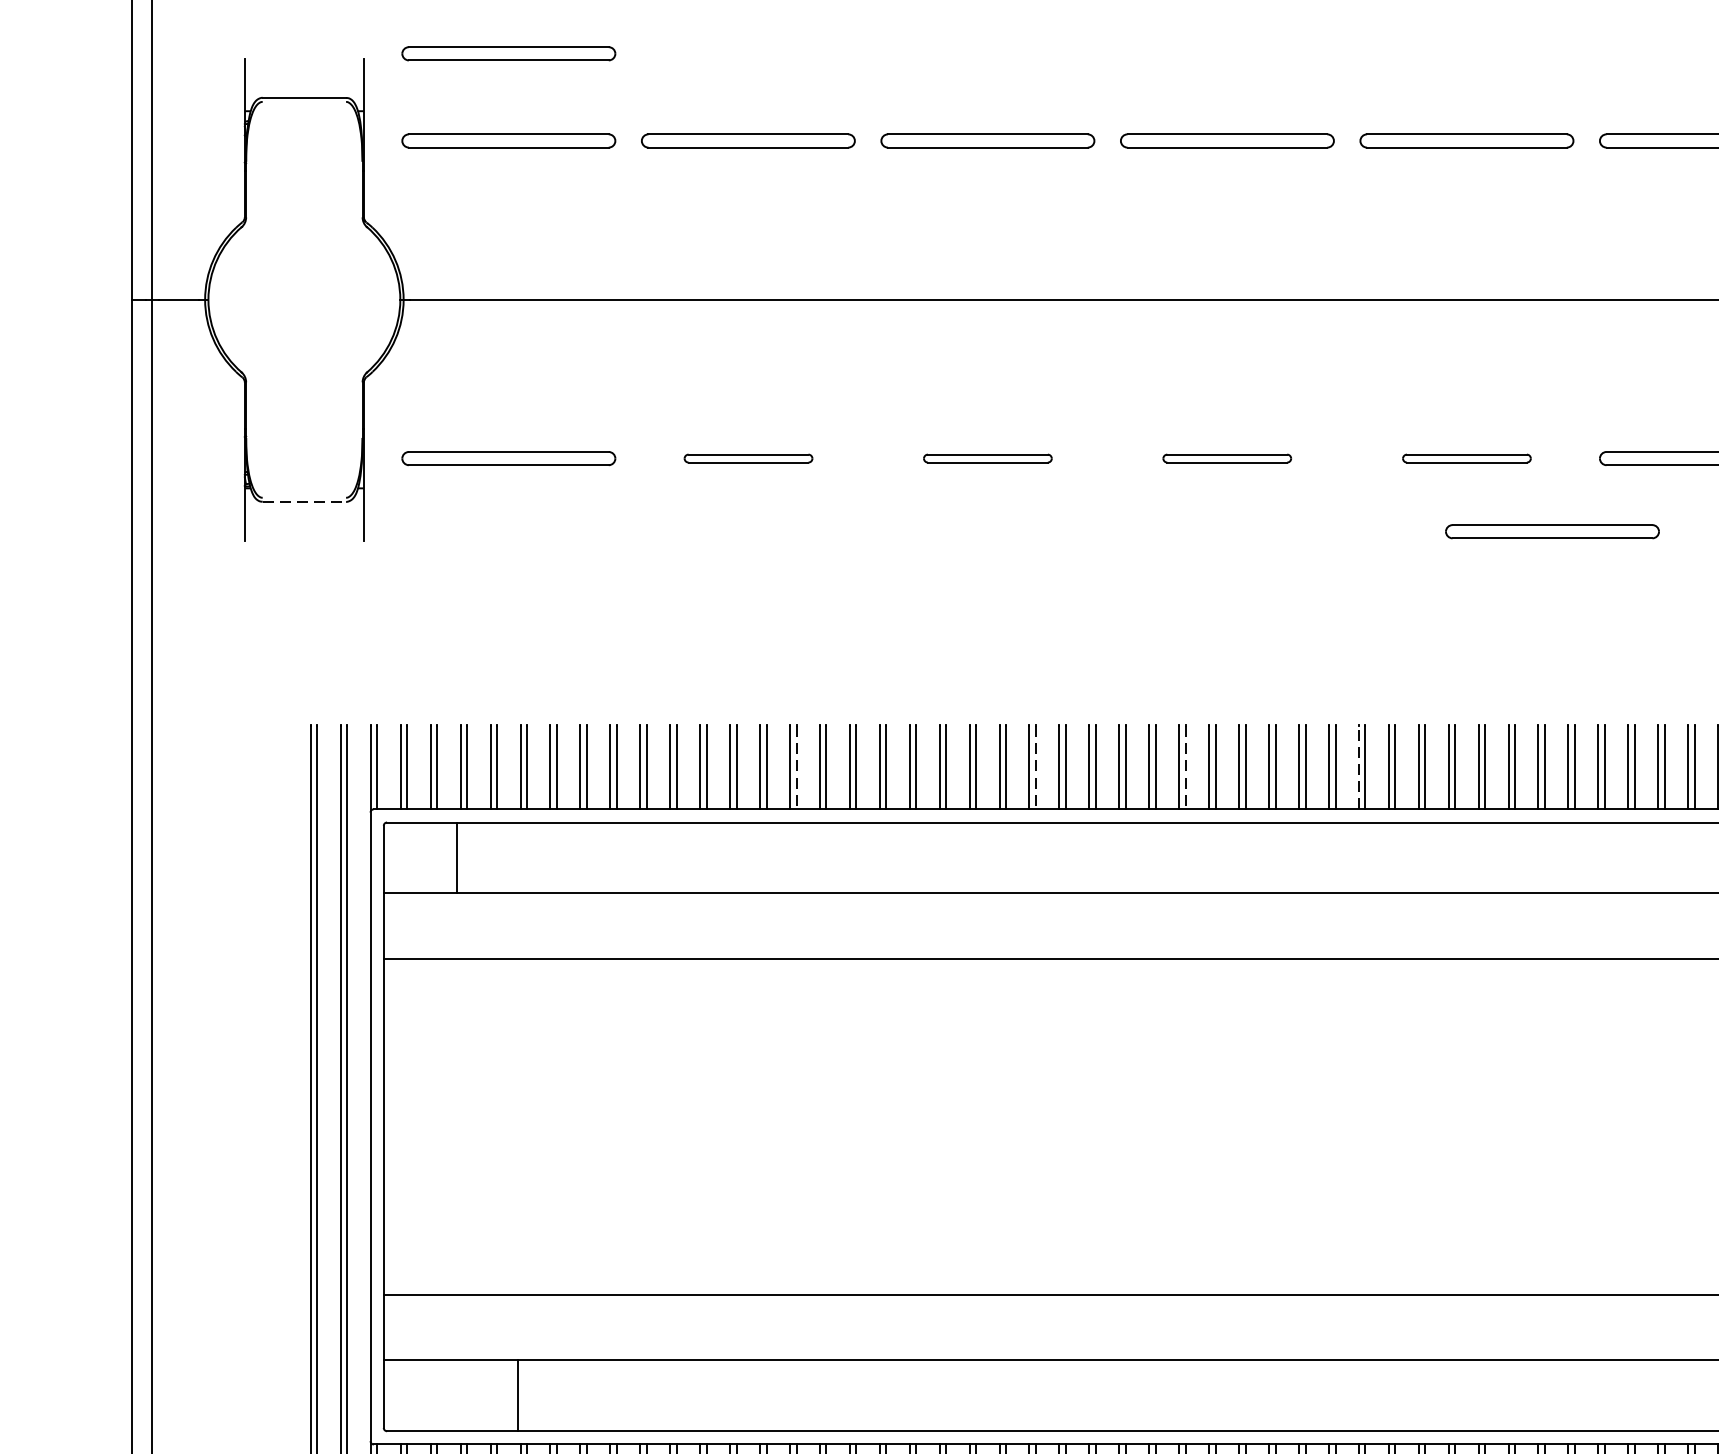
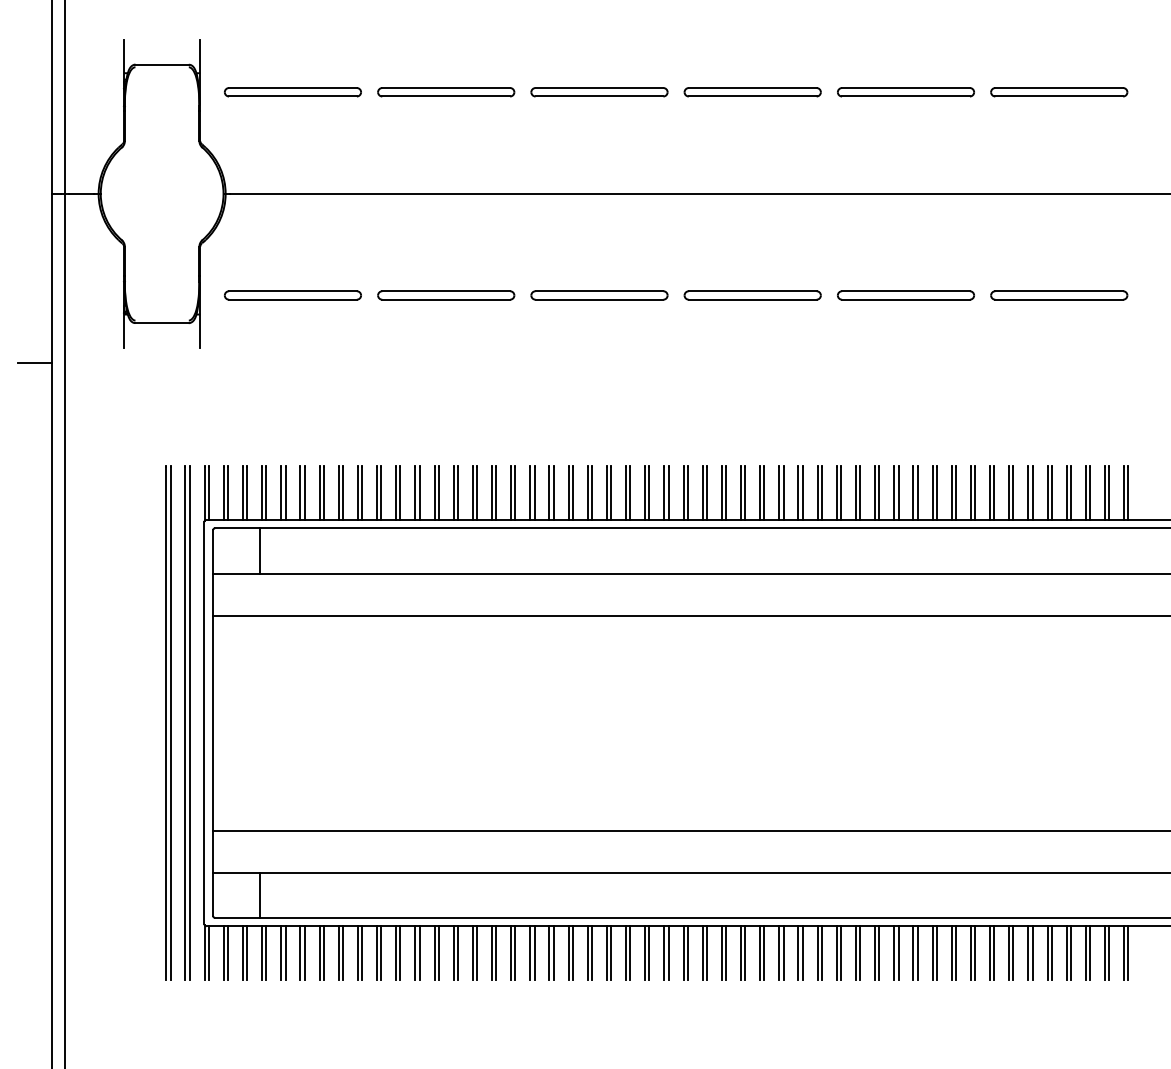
part: (508, 53) -> (292, 36), removed
part: (748, 458) -> (446, 295), size x1.67
part: (987, 458) -> (599, 295), size x1.67
part: (1227, 458) -> (752, 295), size x1.67
part: (1466, 458) -> (905, 295), size x1.67
line: (304, 502) -> (162, 323), dashed -> solid
part: (1552, 532) -> (960, 342), removed
line: (106, 564) -> (35, 363), added
line: (797, 768) -> (477, 493), dashed -> solid
line: (1036, 768) -> (630, 493), dashed -> solid
line: (1186, 768) -> (726, 493), dashed -> solid
line: (1358, 768) -> (836, 493), dashed -> solid
line: (517, 1394) -> (259, 894), moved

